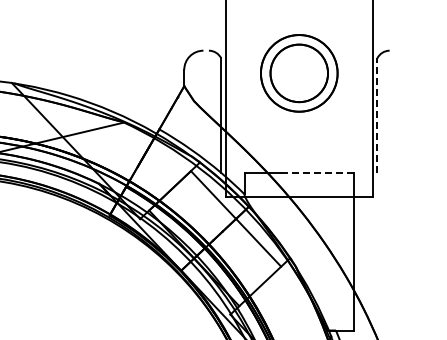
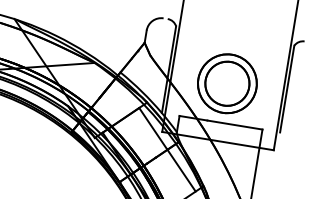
part: (299, 73) -> (227, 83), moved
line: (377, 115) -> (287, 89), dashed -> solid
line: (318, 172) -> (235, 124), dashed -> solid

